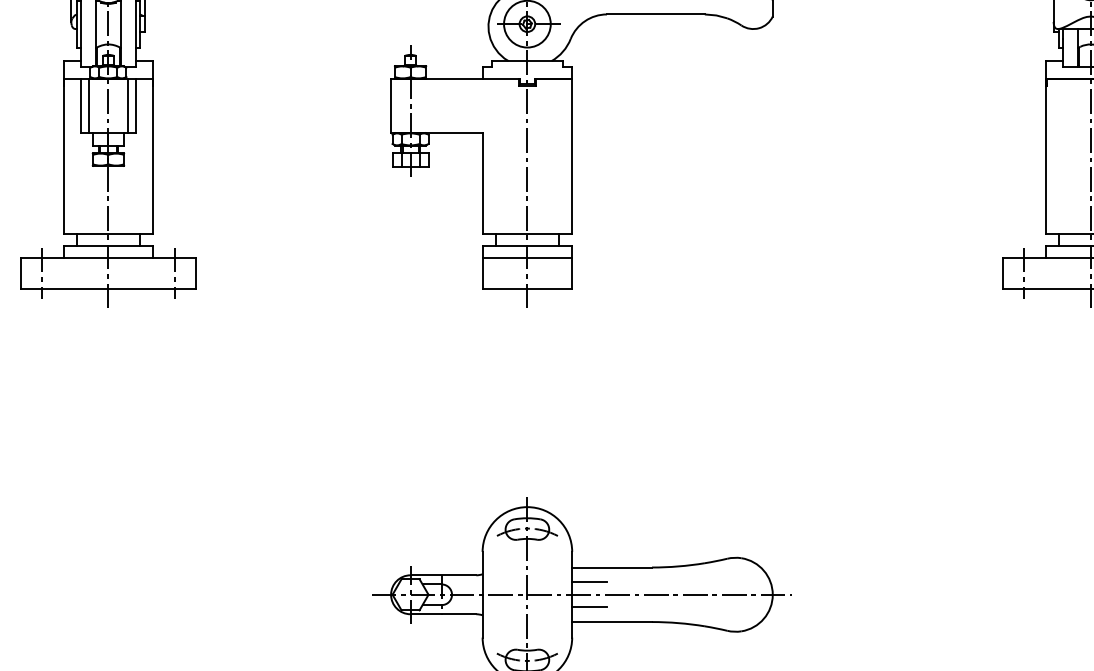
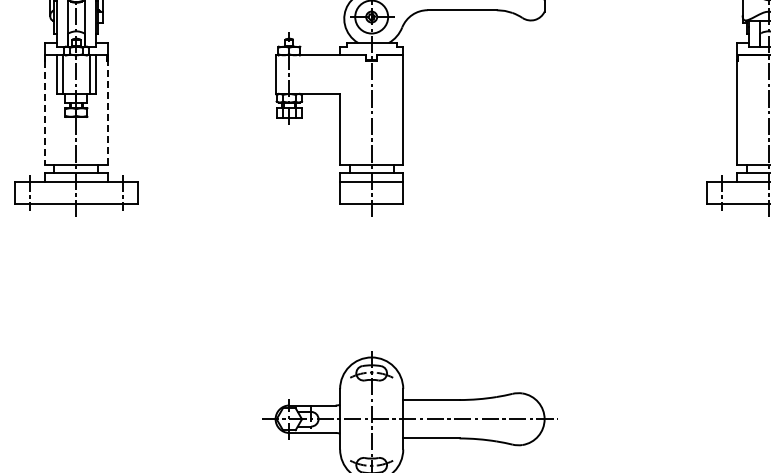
line: (152, 159) -> (107, 112), solid -> dashed
line: (63, 160) -> (44, 113), solid -> dashed
line: (589, 582) -> (415, 410), removed
line: (589, 607) -> (415, 428), removed

